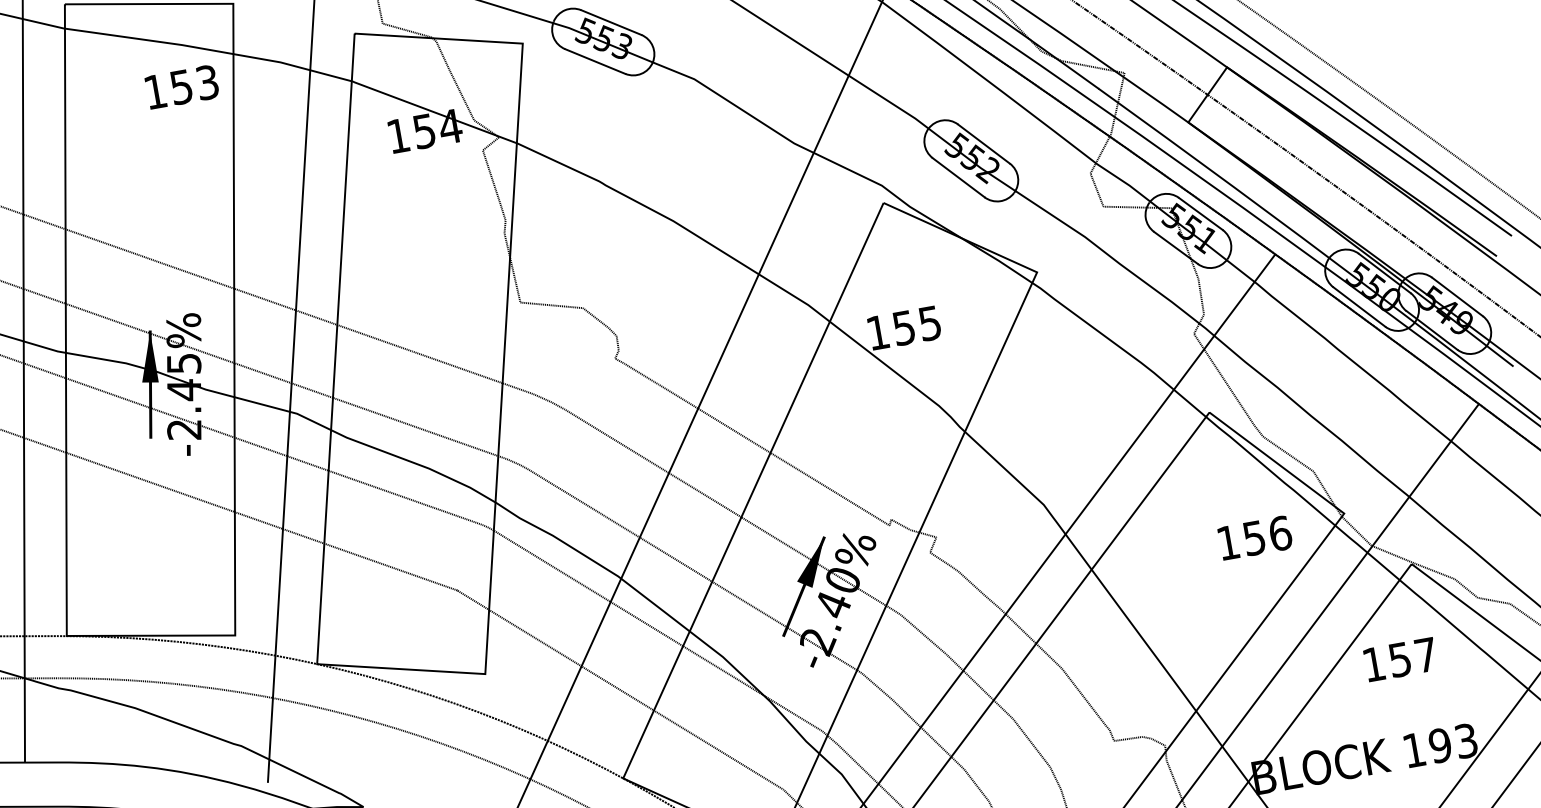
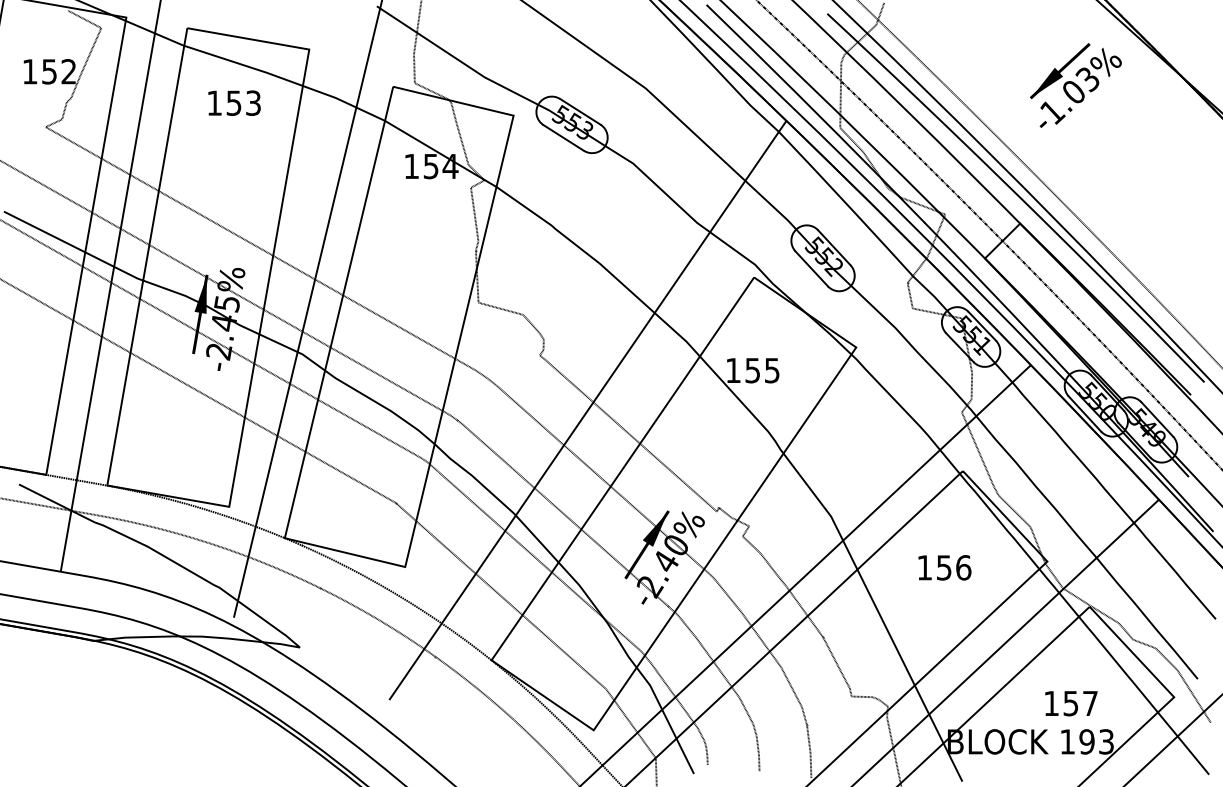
text: (181, 86) -> (234, 102), moved
text: (1254, 537) -> (944, 567), moved
text: (1400, 659) -> (1071, 703), moved

